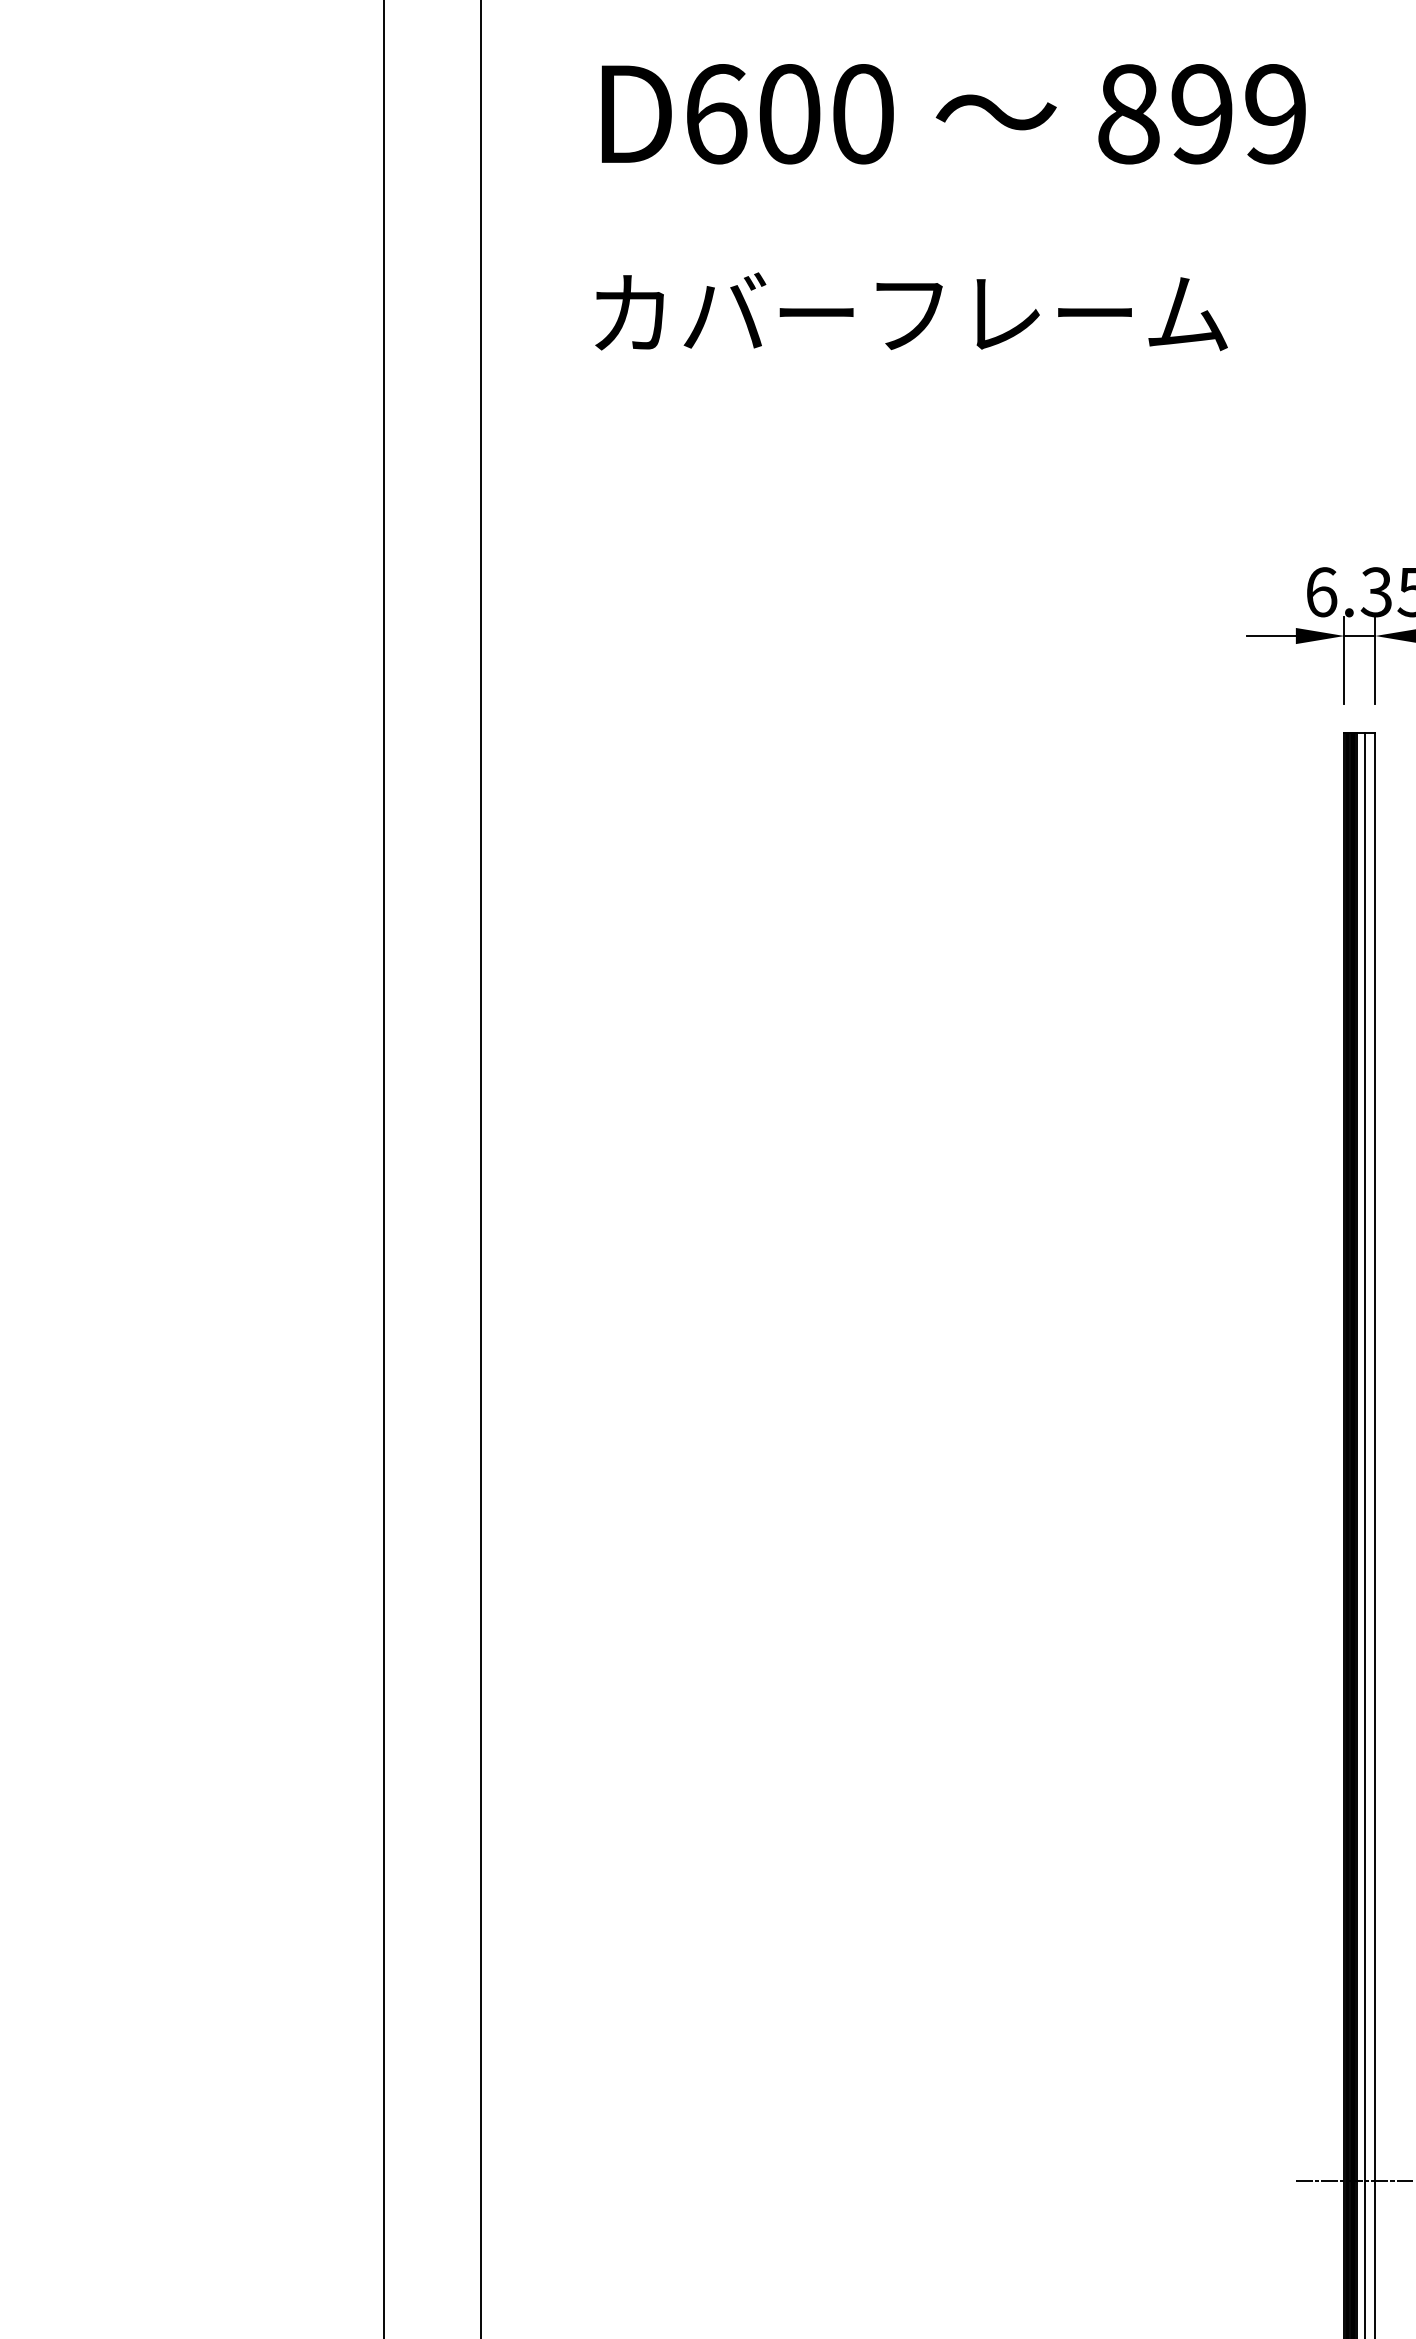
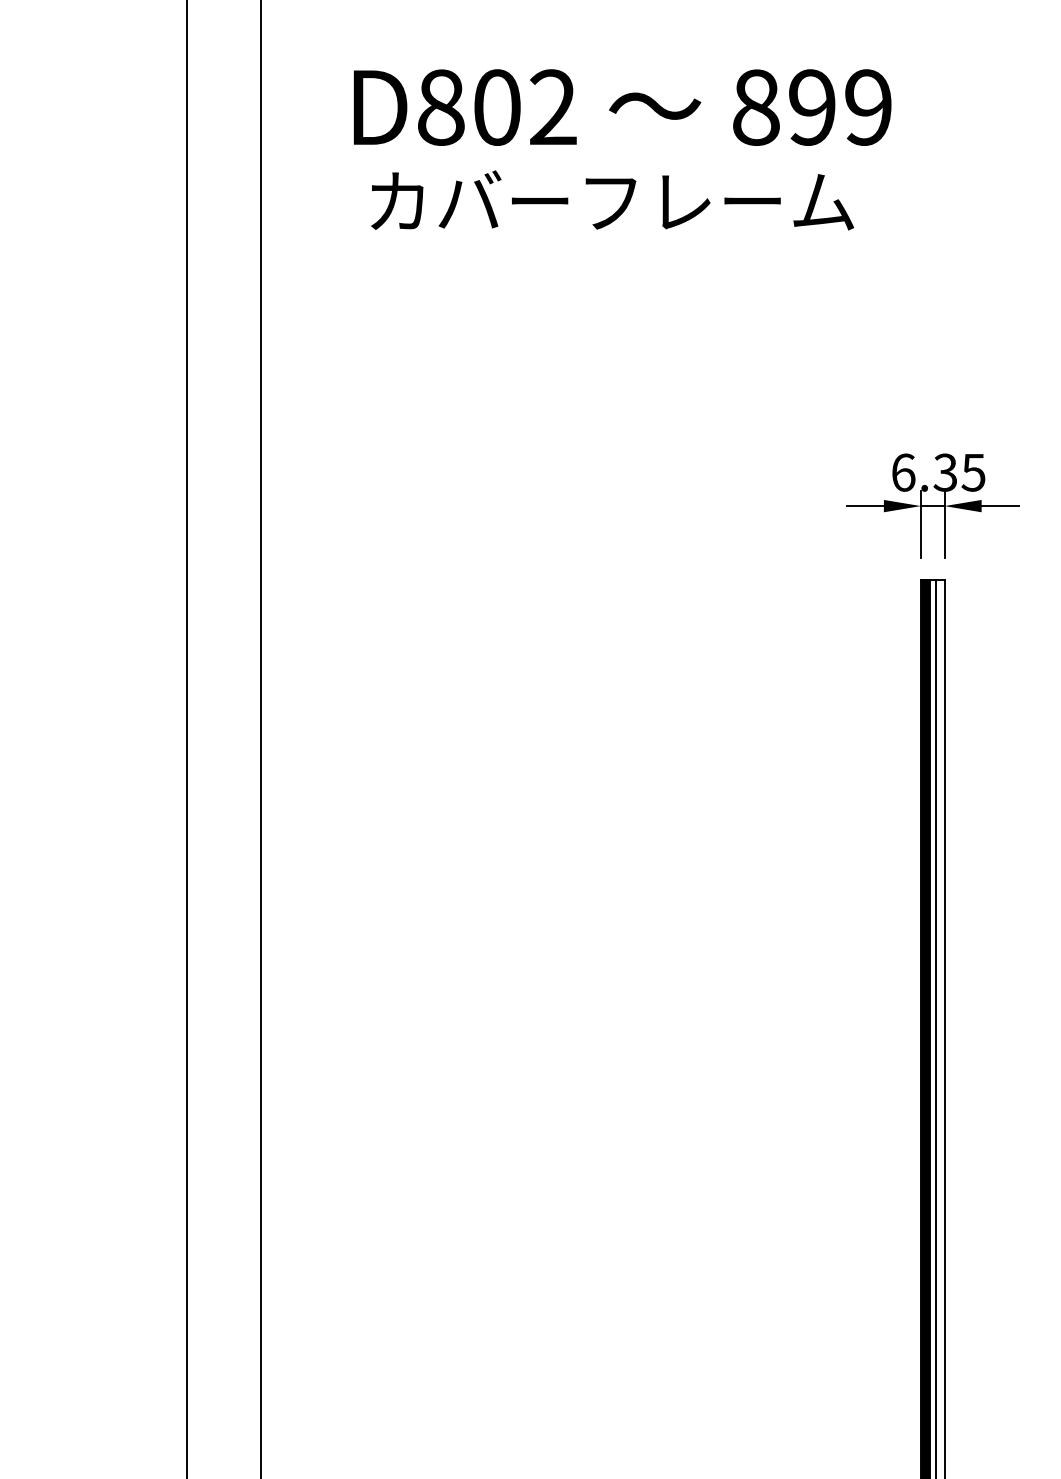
text: (789, 114) -> (497, 107), D600 -> D802
text: (911, 311) -> (612, 200), moved

